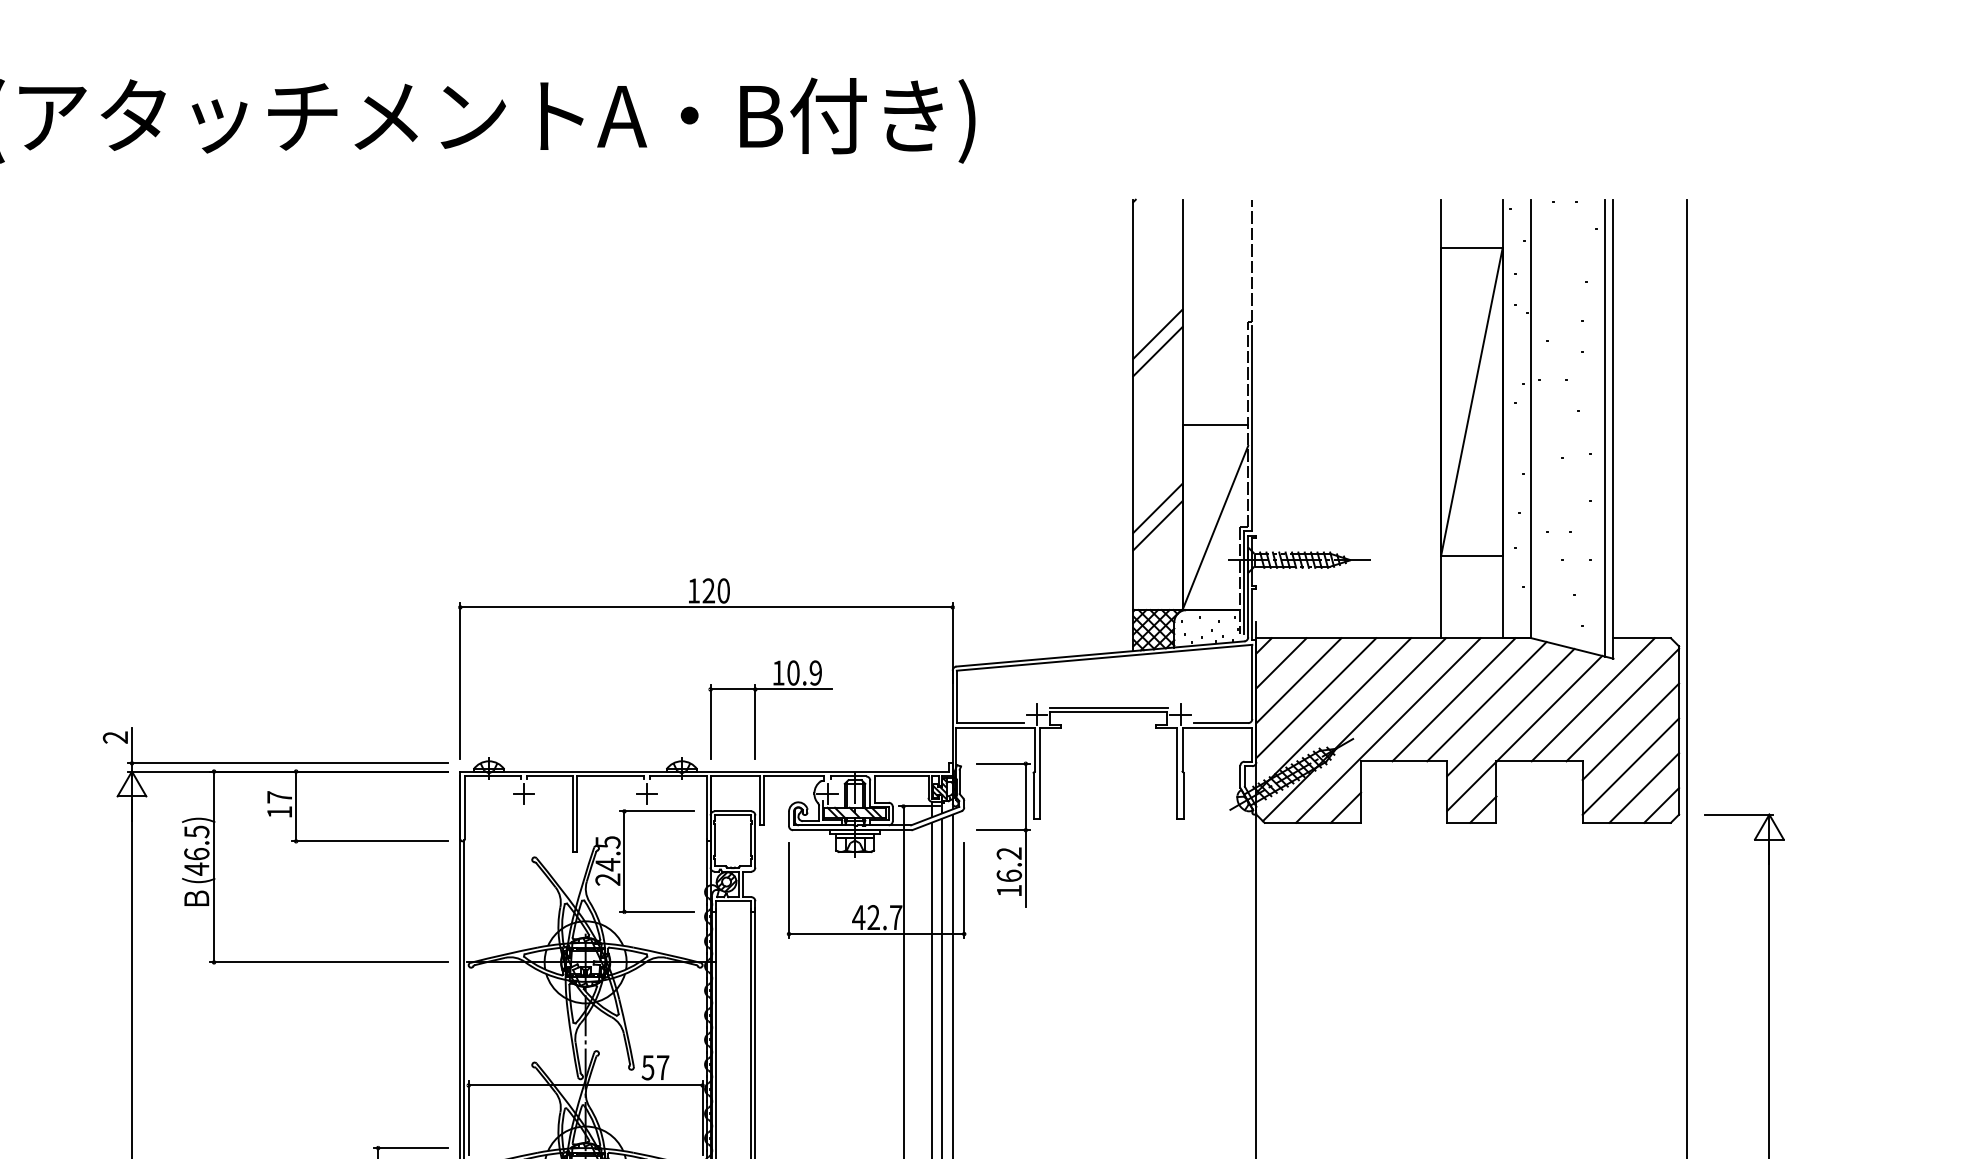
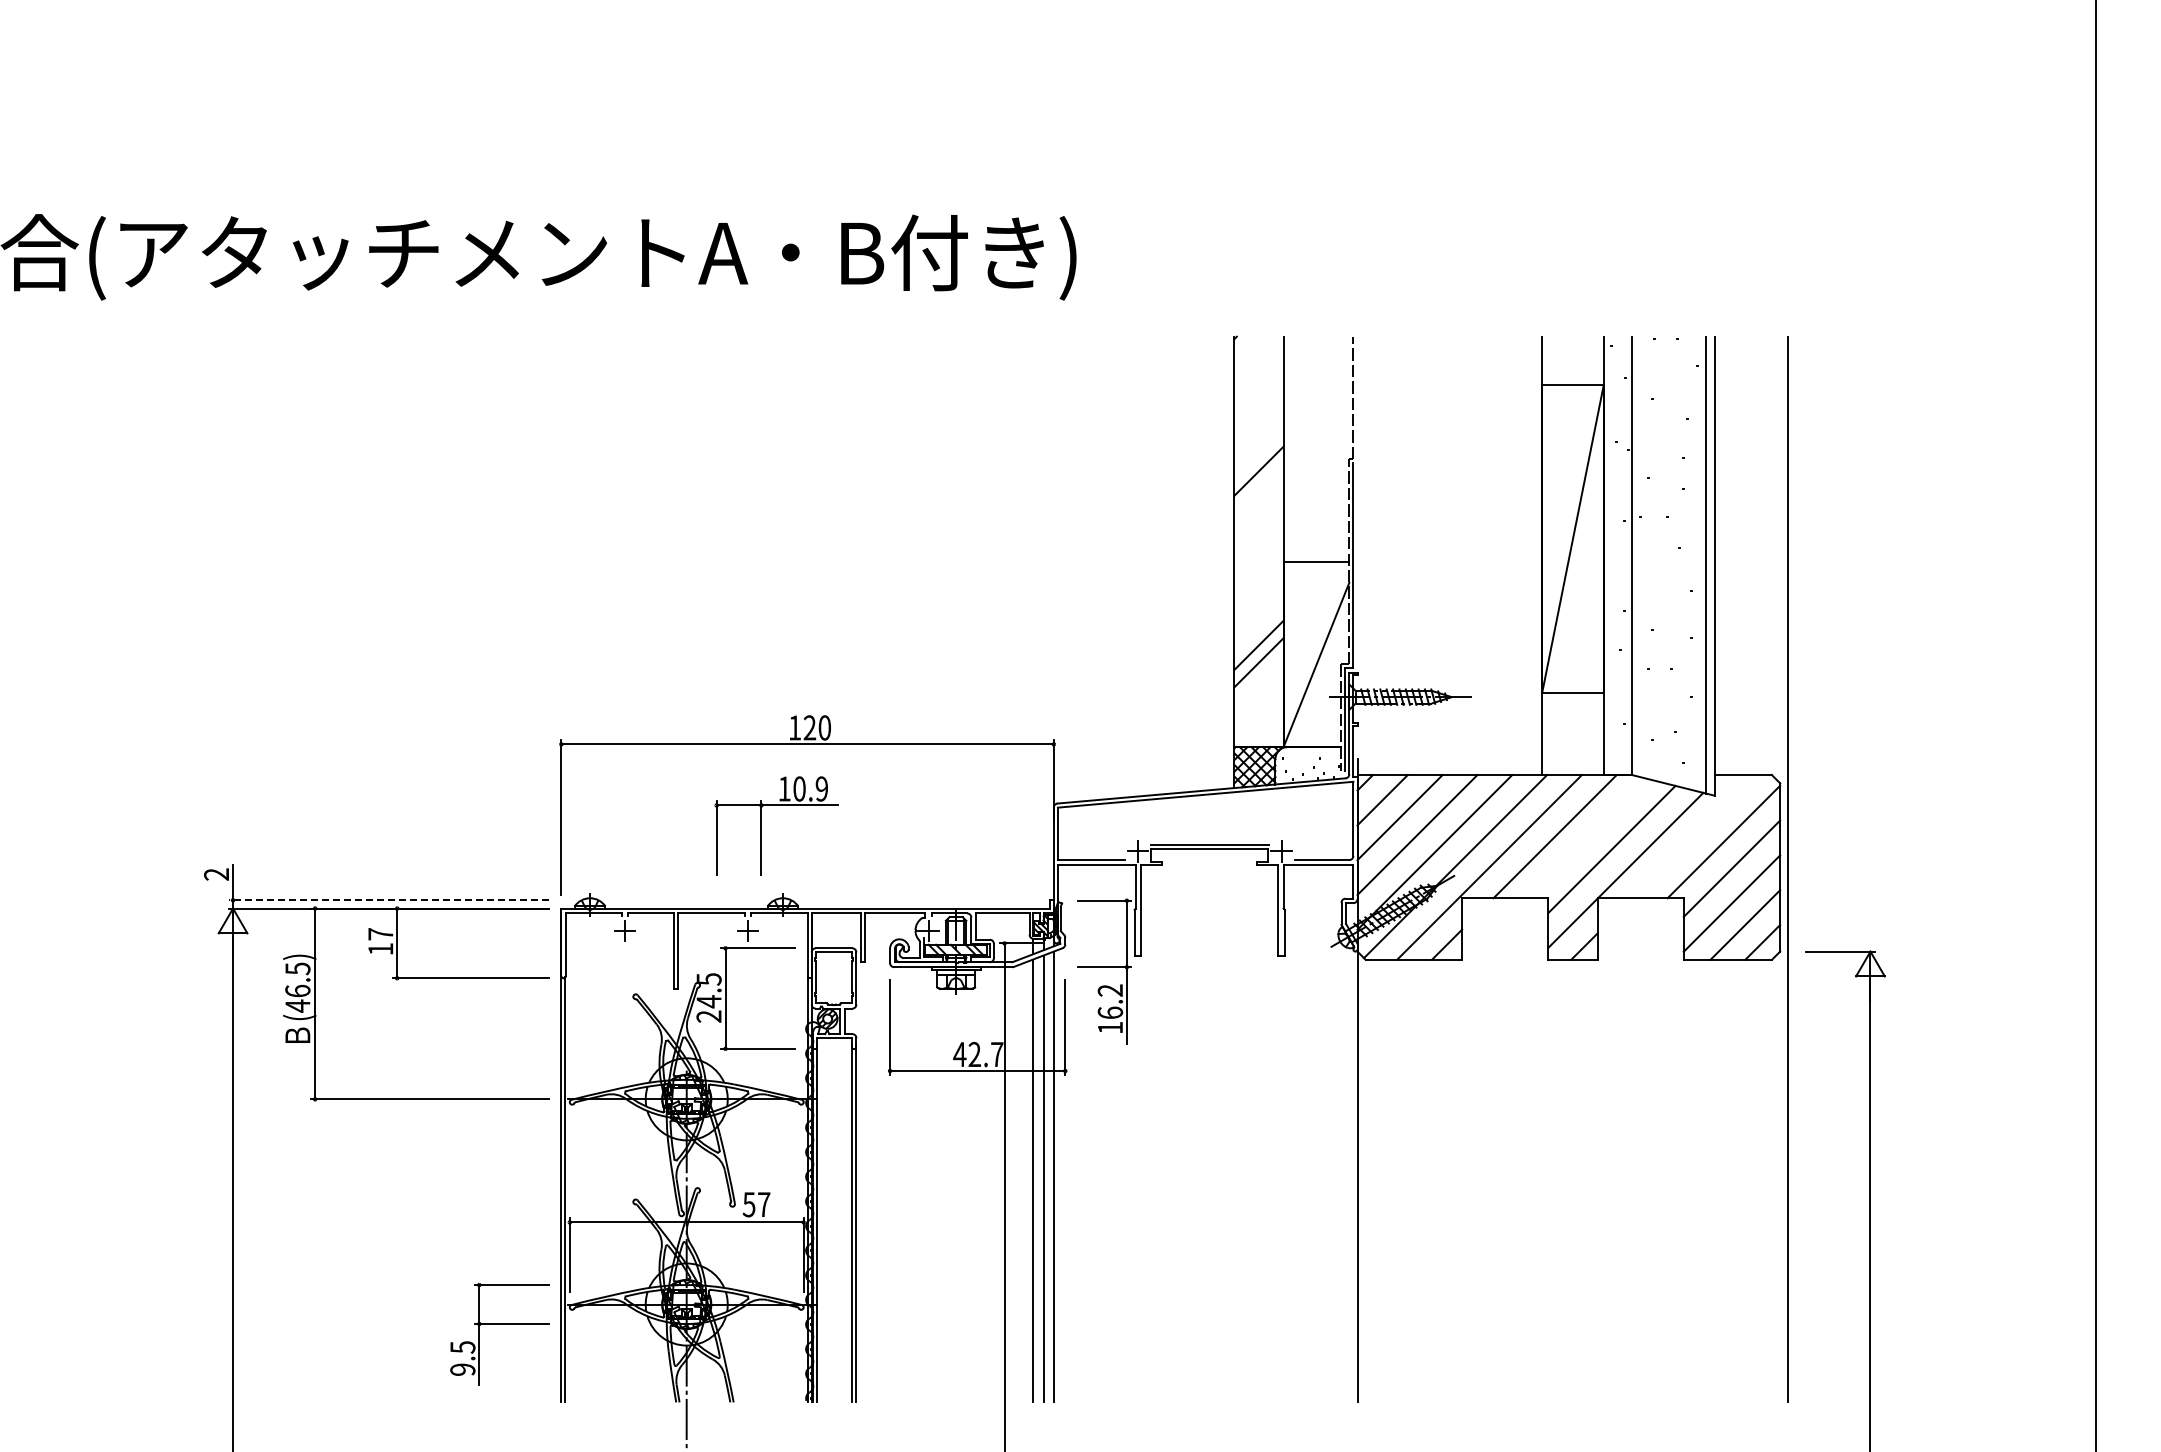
line: (1157, 351) -> (1258, 488), removed
line: (1592, 699) -> (1693, 836), removed
line: (1486, 701) -> (1587, 838), removed
part: (755, 709) -> (761, 825), moved
line: (287, 763) -> (388, 900), solid -> dashed

